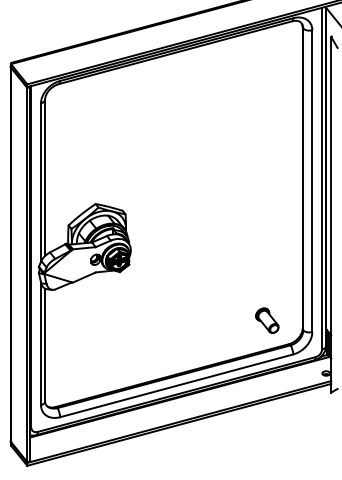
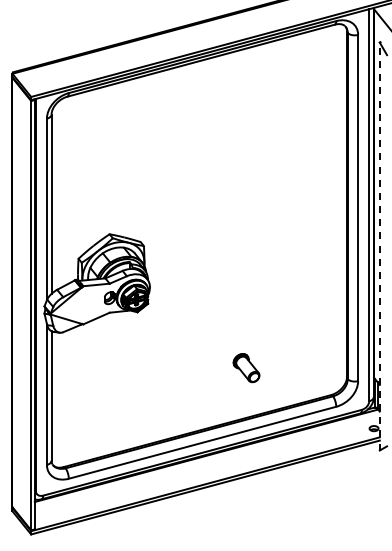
line: (330, 214) -> (379, 246), solid -> dashed
part: (267, 321) -> (246, 368), moved

